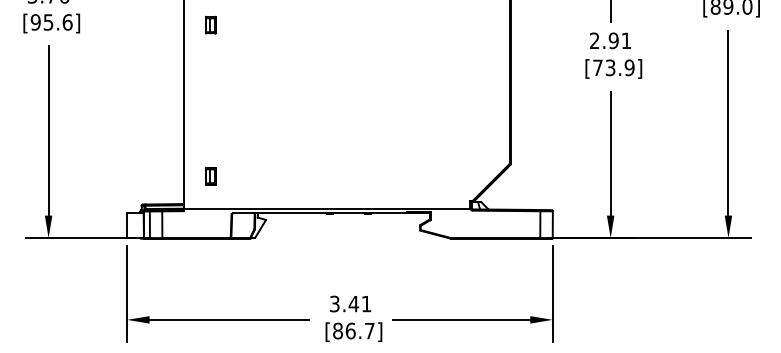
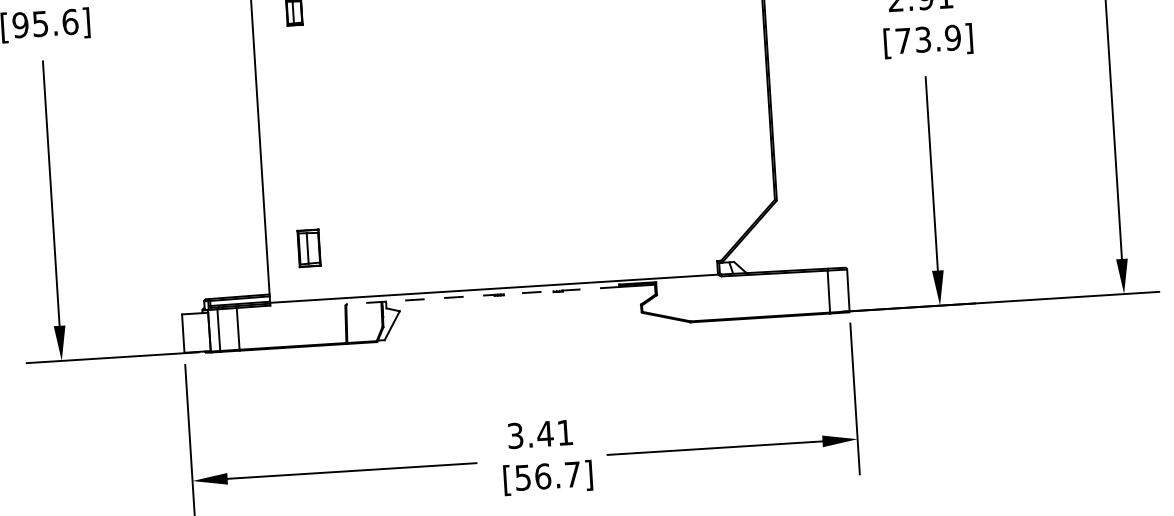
part: (210, 176) -> (308, 248), size x1.4
line: (320, 213) -> (484, 295), solid -> dashed
text: (337, 330) -> (522, 476), [86.7] -> [56.7]

